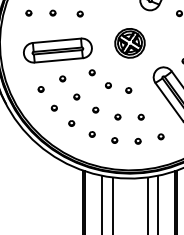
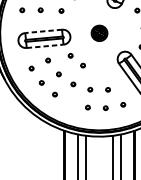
line: (56, 40) -> (43, 31), solid -> dashed
part: (129, 43) -> (99, 33), size x0.7
line: (59, 60) -> (45, 46), solid -> dashed
part: (128, 90) -> (98, 69), removed
part: (91, 134) -> (70, 102), removed

